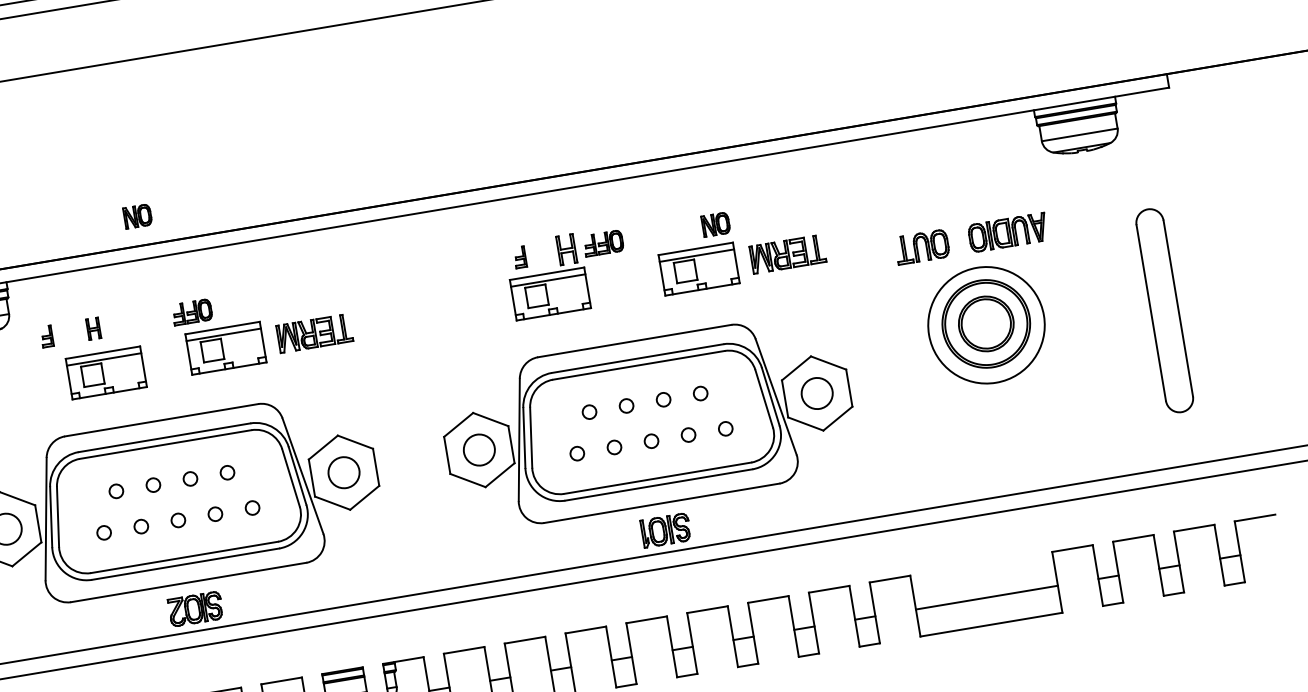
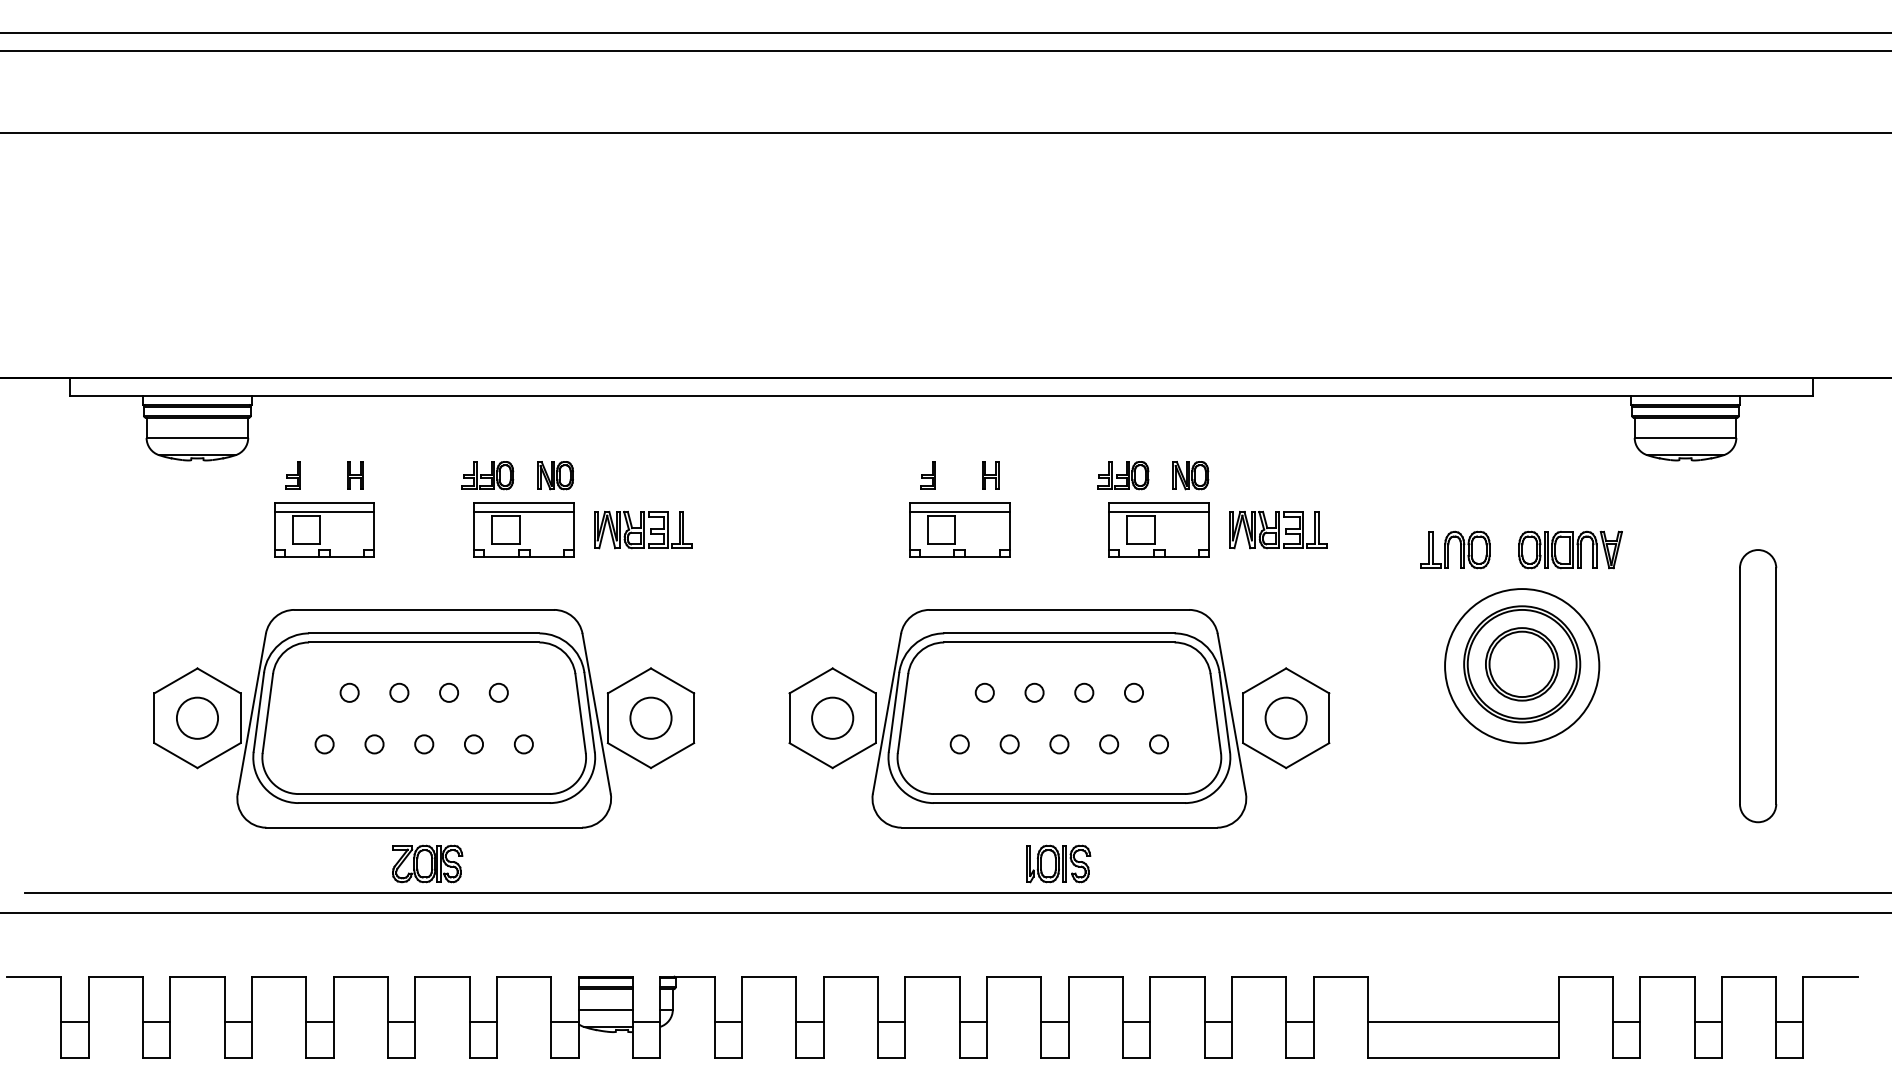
part: (137, 216) -> (555, 475), moved
part: (603, 243) -> (1123, 475), moved
part: (566, 249) -> (990, 475), size x0.71
part: (106, 372) -> (324, 529), moved

